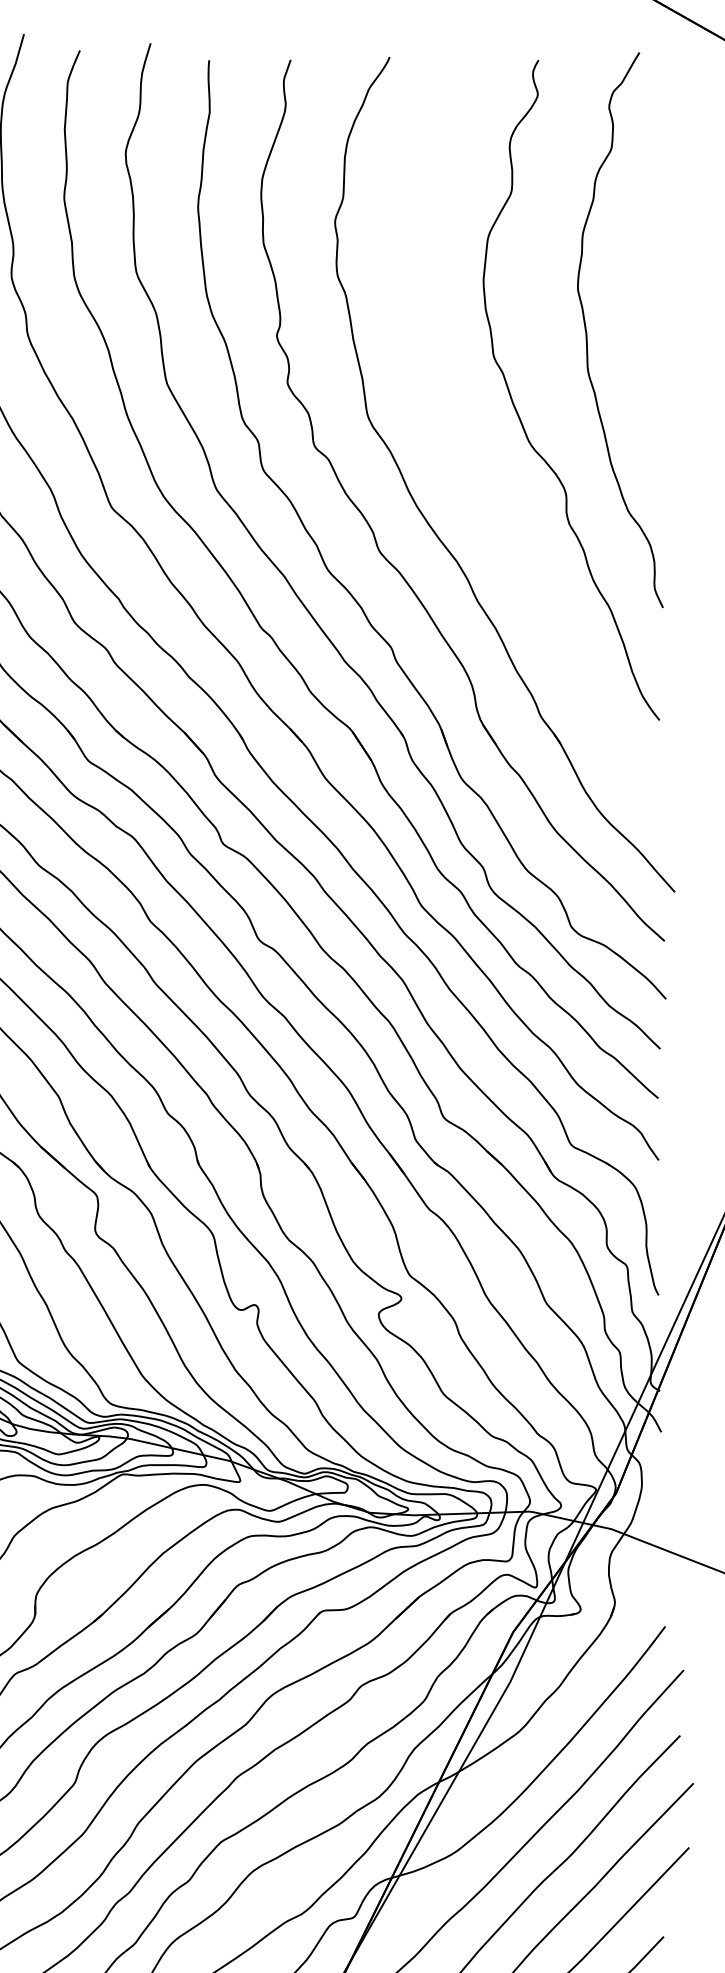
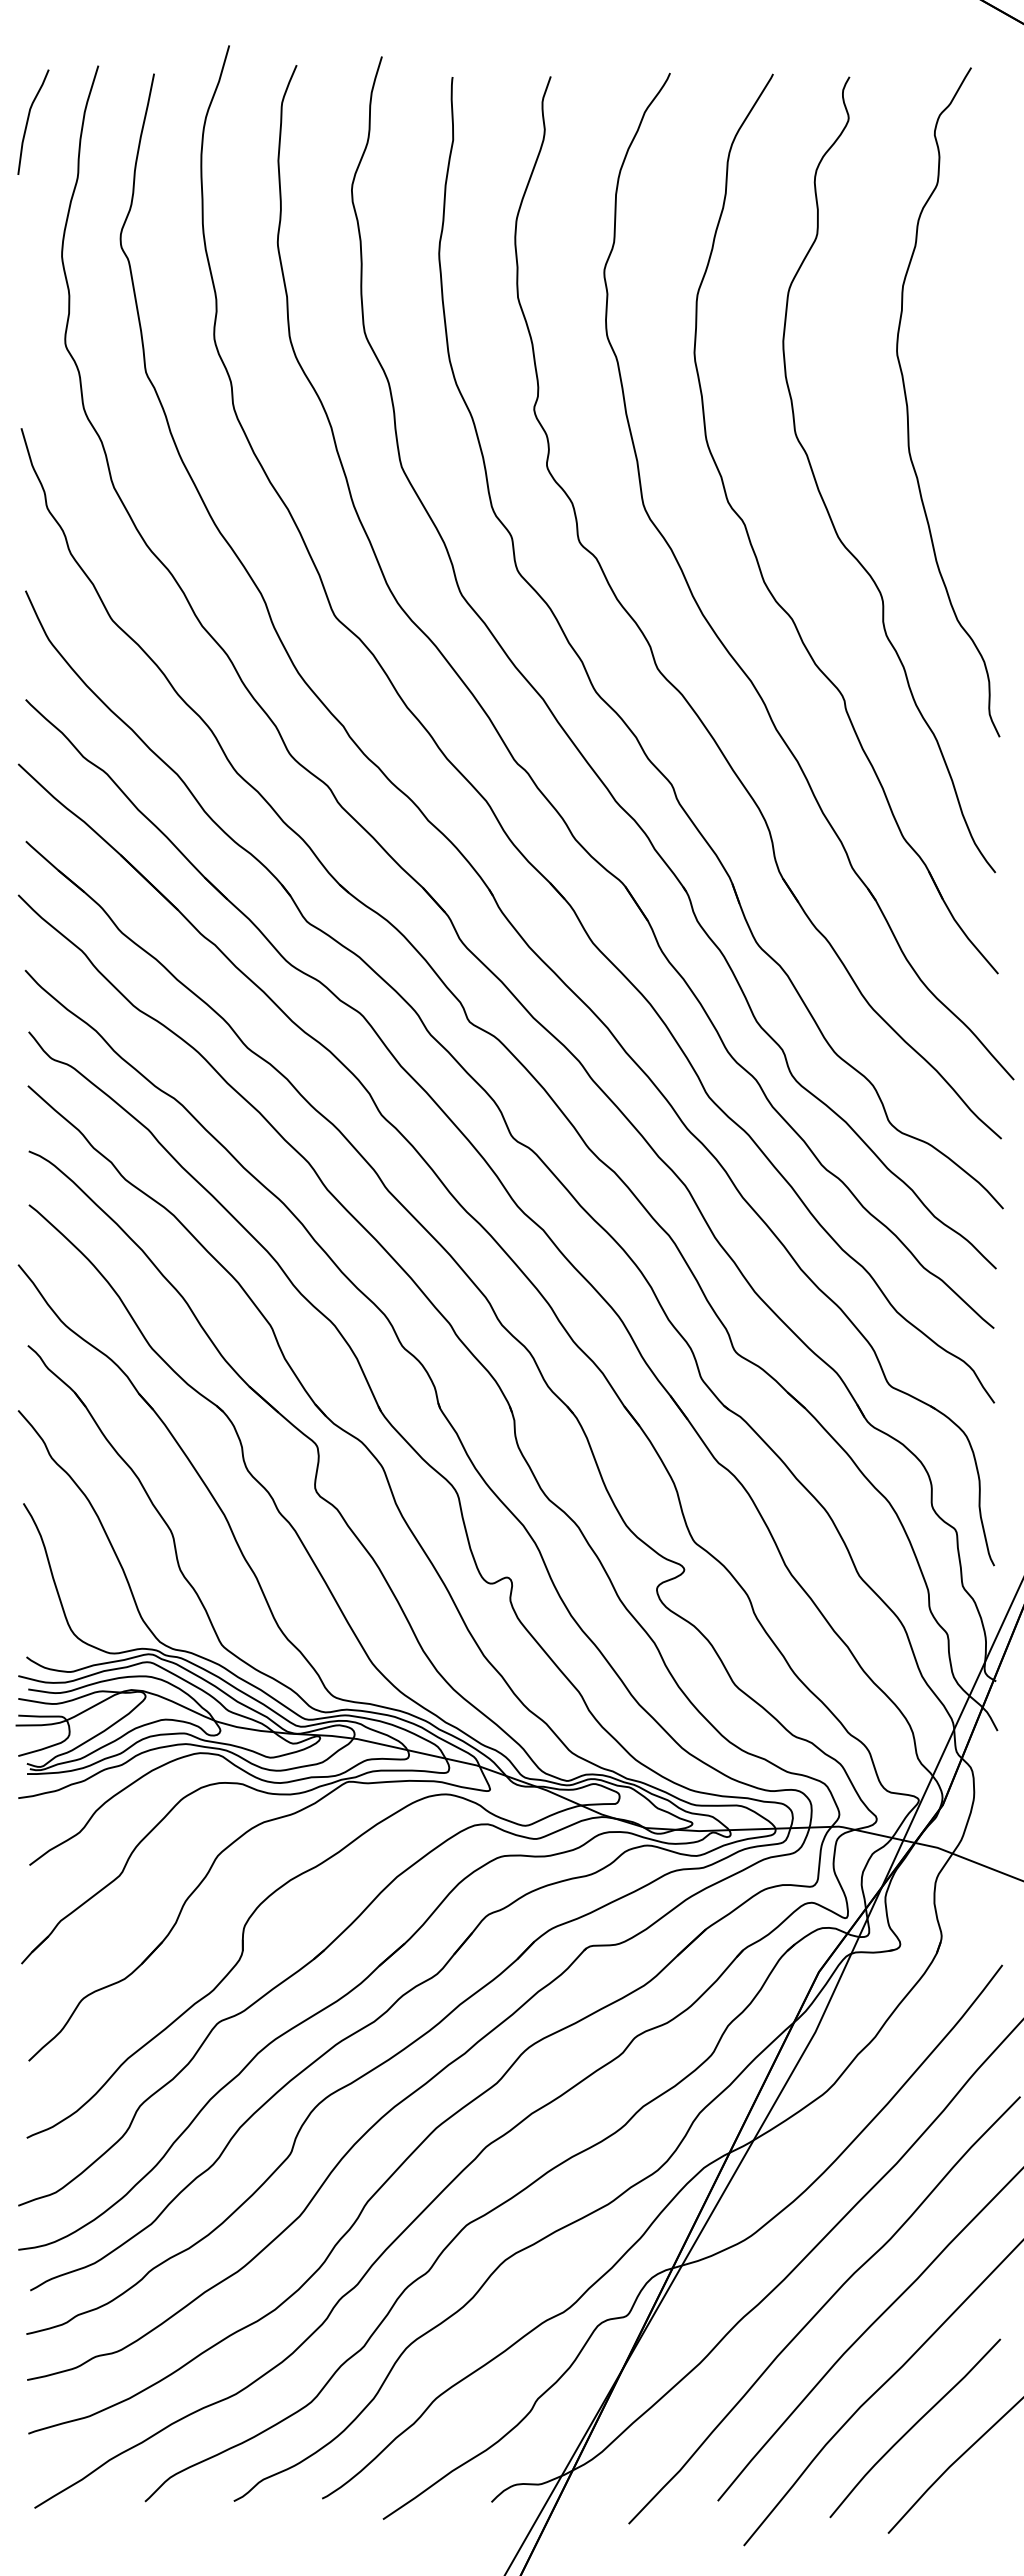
part: (462, 458) -> (757, 557), added

